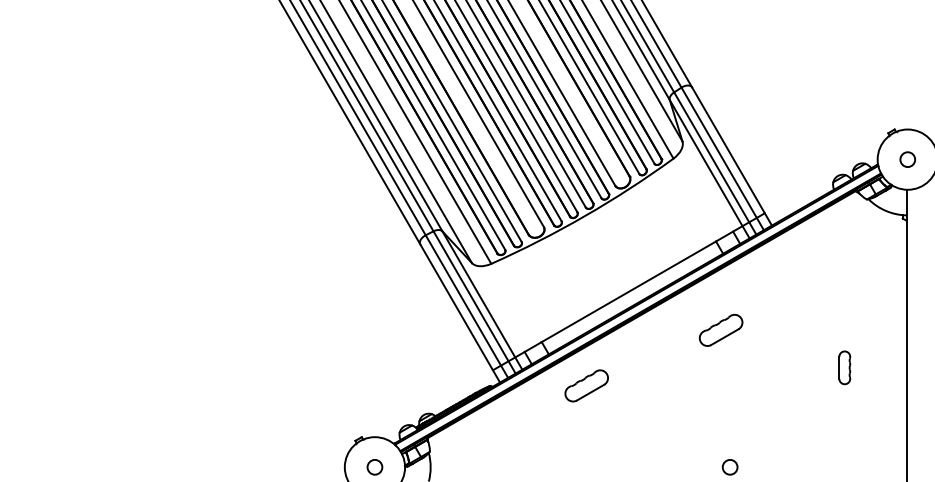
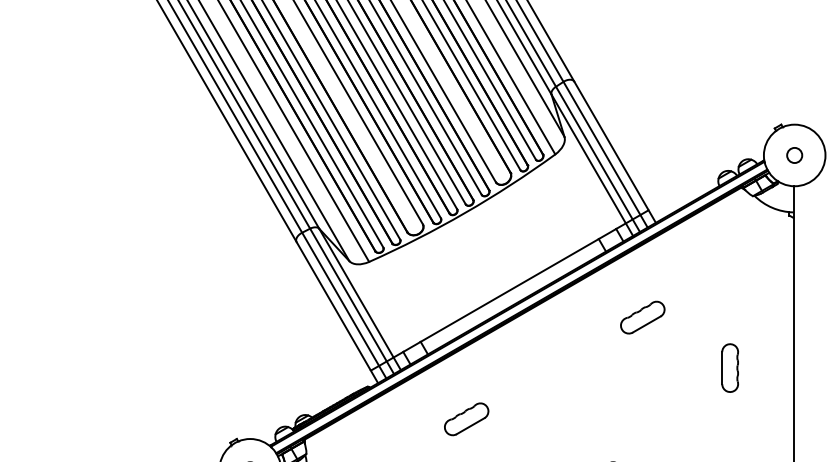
part: (720, 330) -> (642, 317), moved
part: (844, 367) -> (730, 367), size x1.43
part: (586, 385) -> (466, 418), moved

